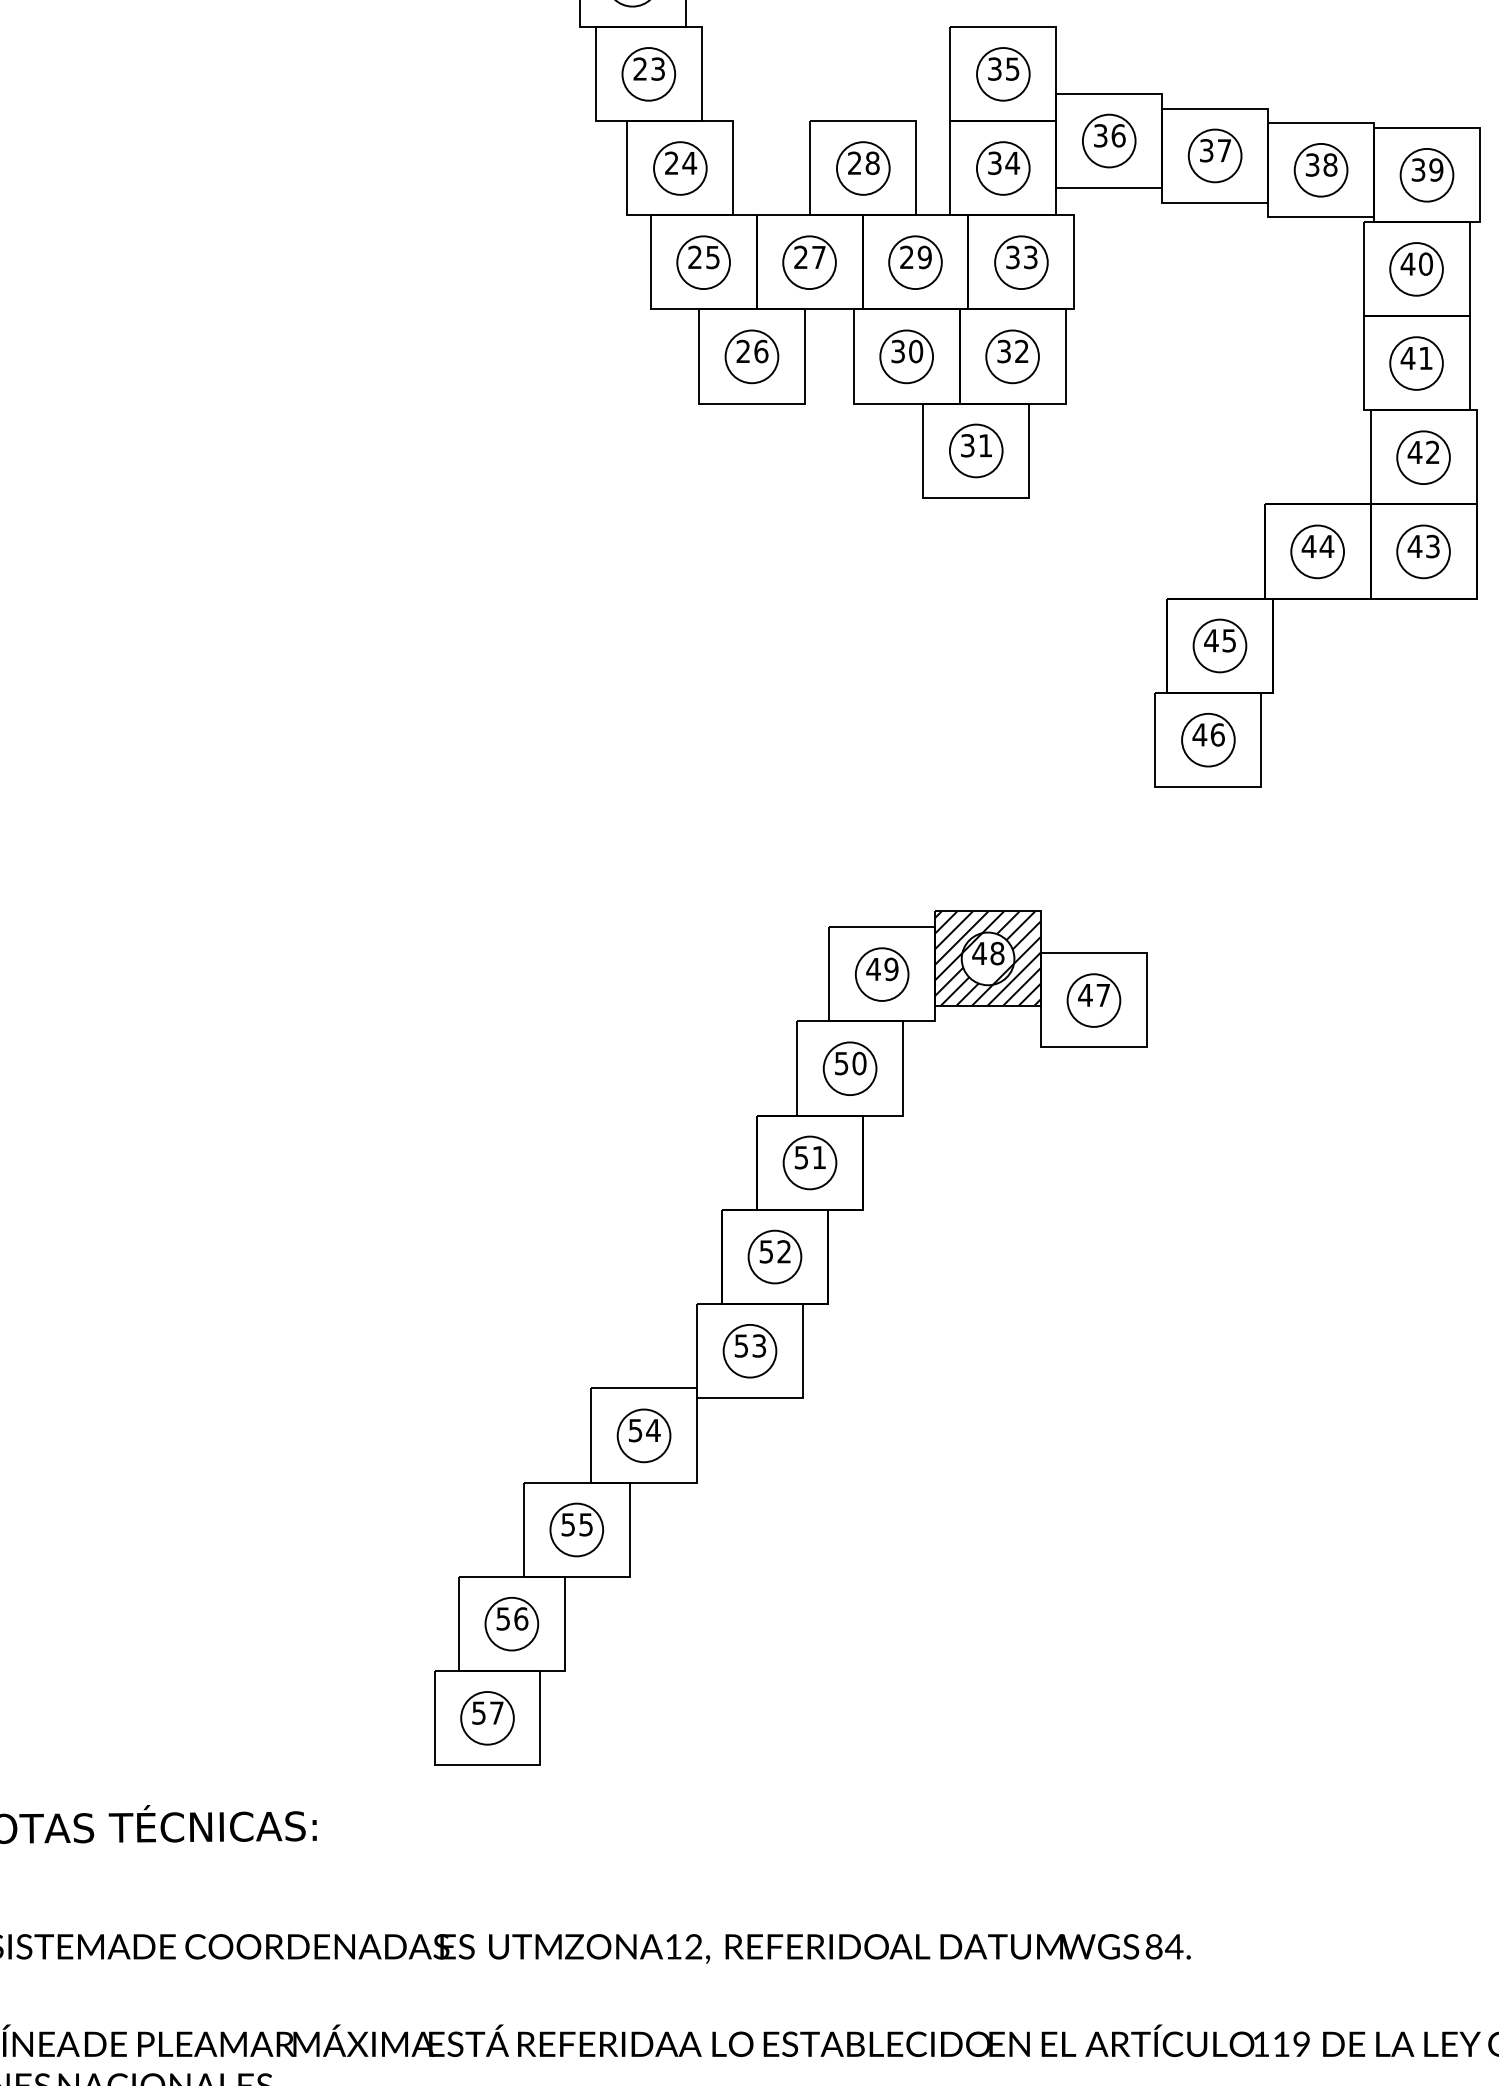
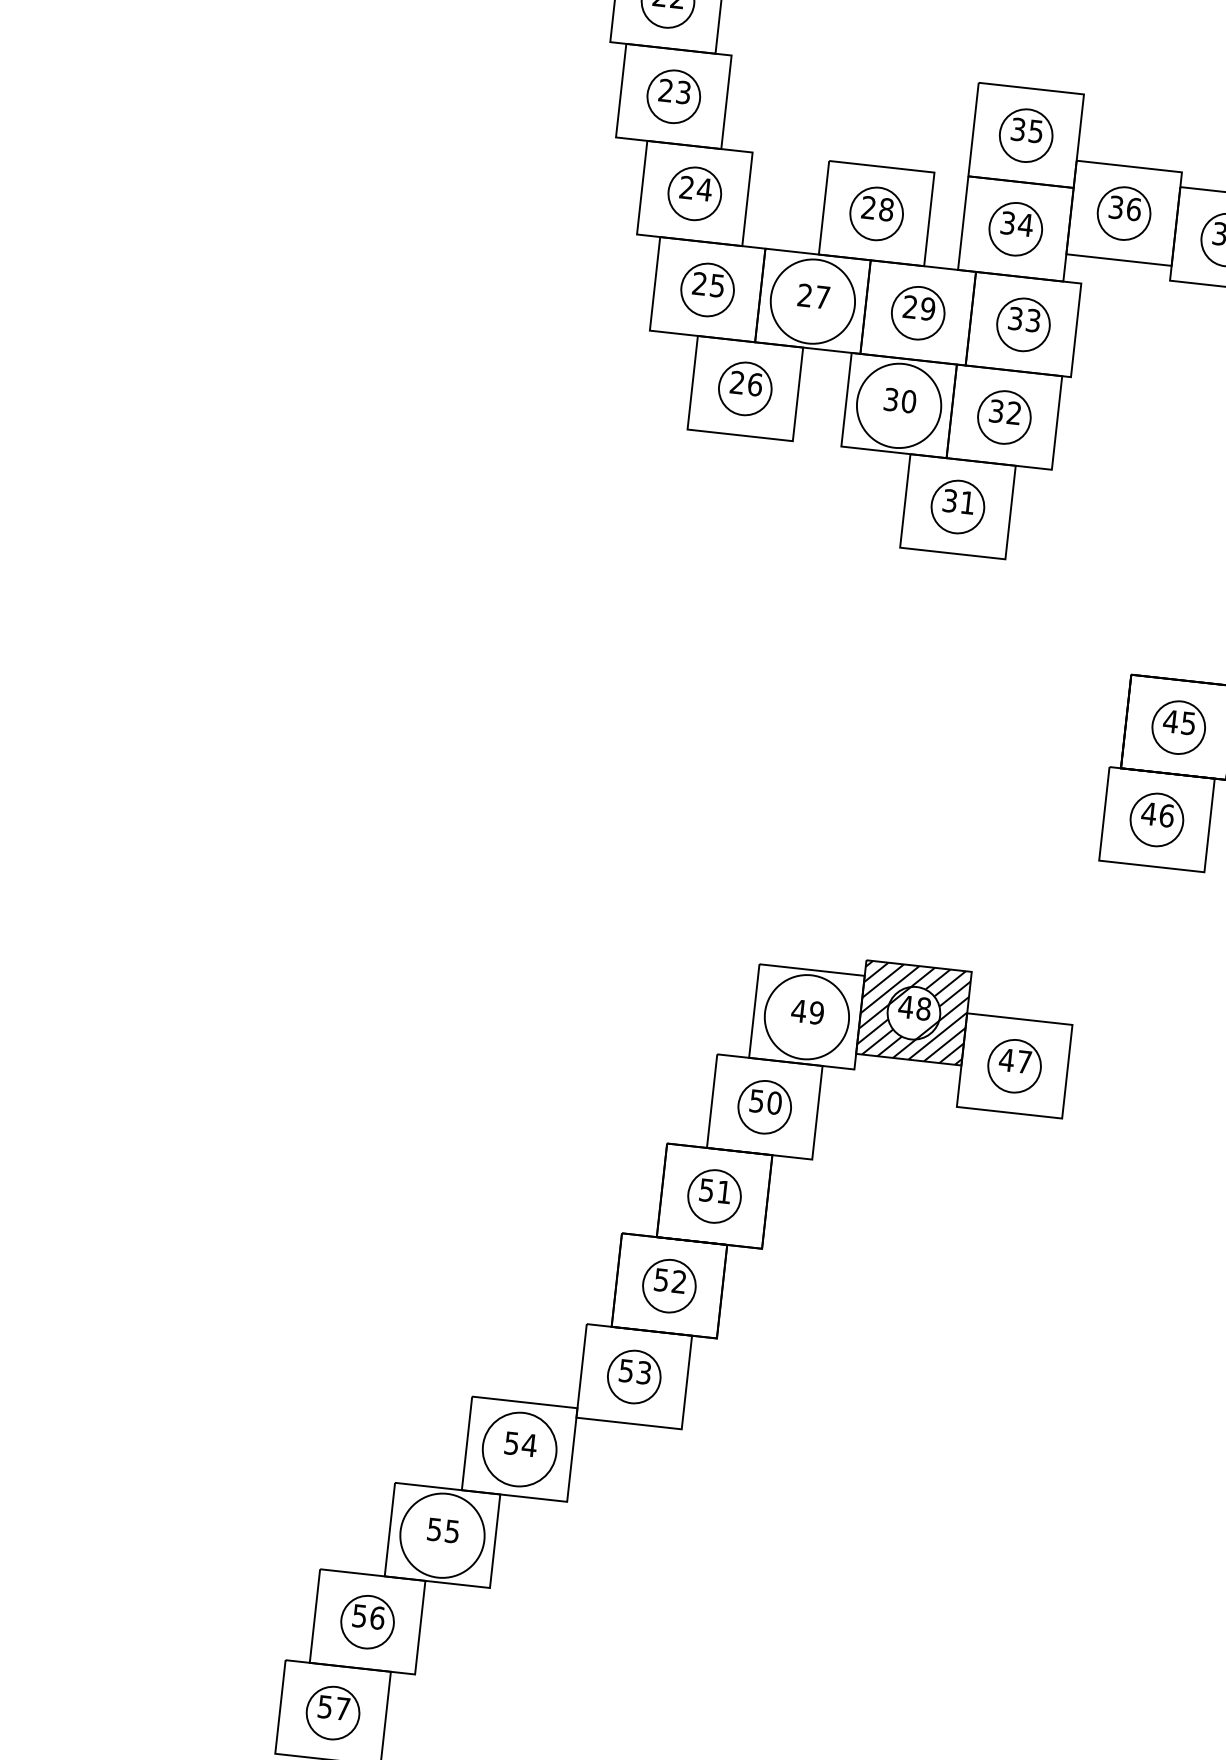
circle: (809, 262) -> (812, 301), size x1.6
circle: (906, 356) -> (898, 405), size x1.6
circle: (881, 974) -> (806, 1017), size x1.6
circle: (643, 1435) -> (519, 1449), size x1.4
circle: (576, 1529) -> (442, 1535), size x1.6

